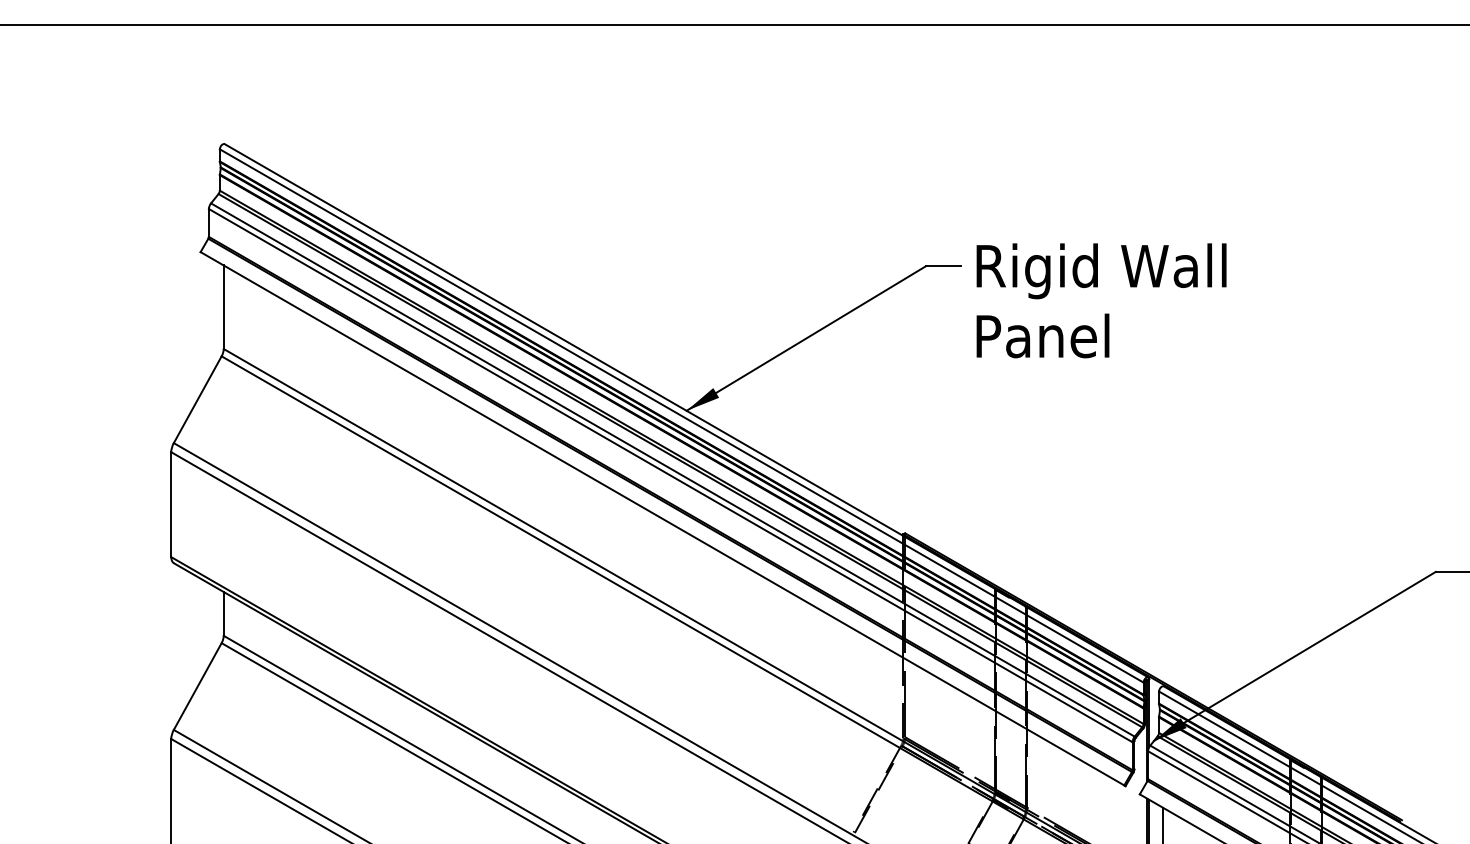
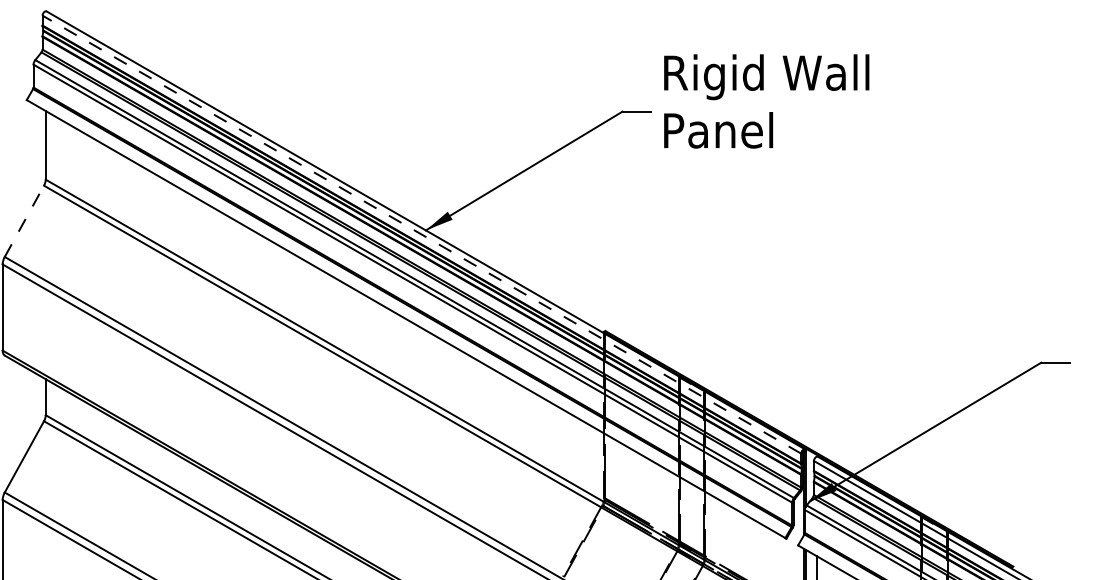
text: (1101, 300) -> (766, 101), moved
line: (197, 399) -> (24, 221), solid -> dashed
line: (681, 415) -> (421, 234), solid -> dashed

